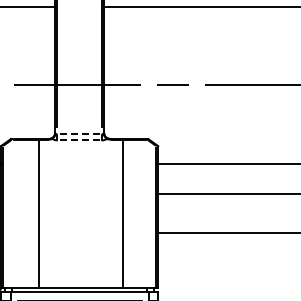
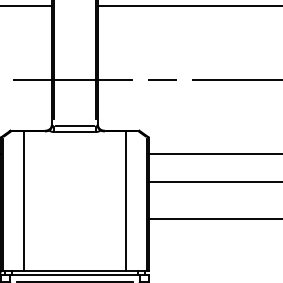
line: (79, 134) -> (74, 126), dashed -> solid
line: (79, 140) -> (74, 132), dashed -> solid
line: (39, 213) -> (24, 200), moved
line: (122, 213) -> (125, 200), moved

